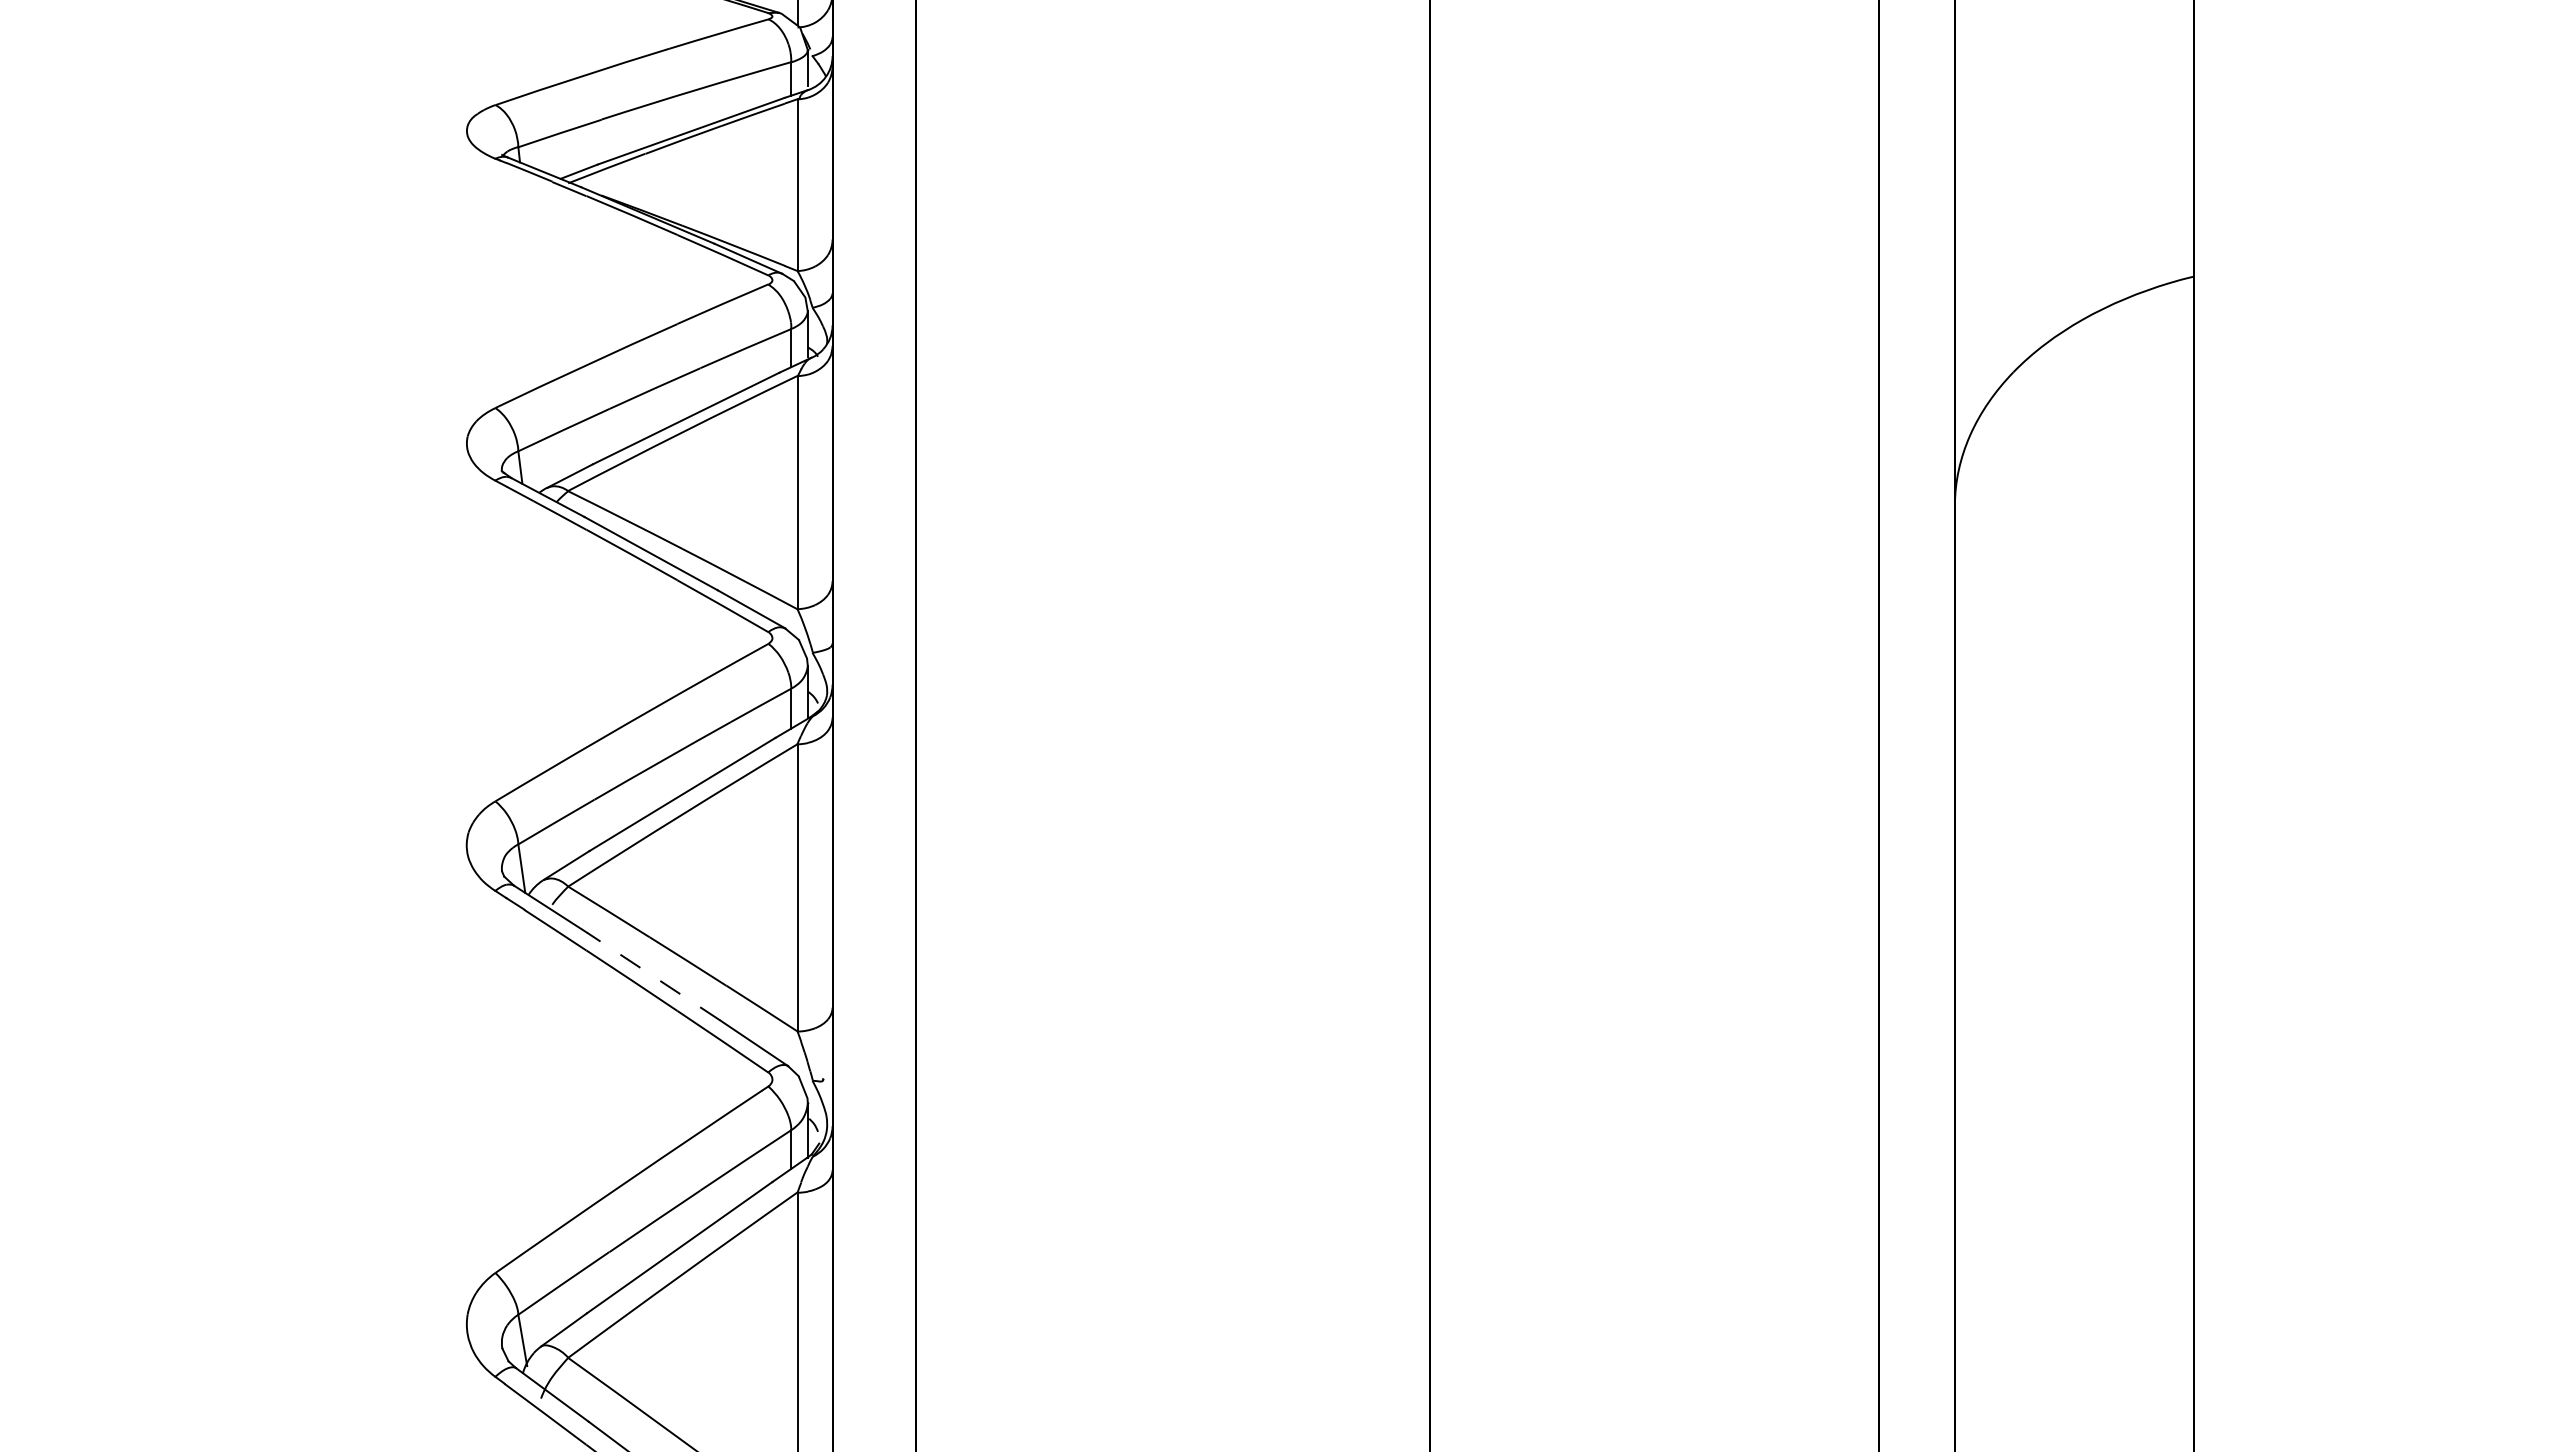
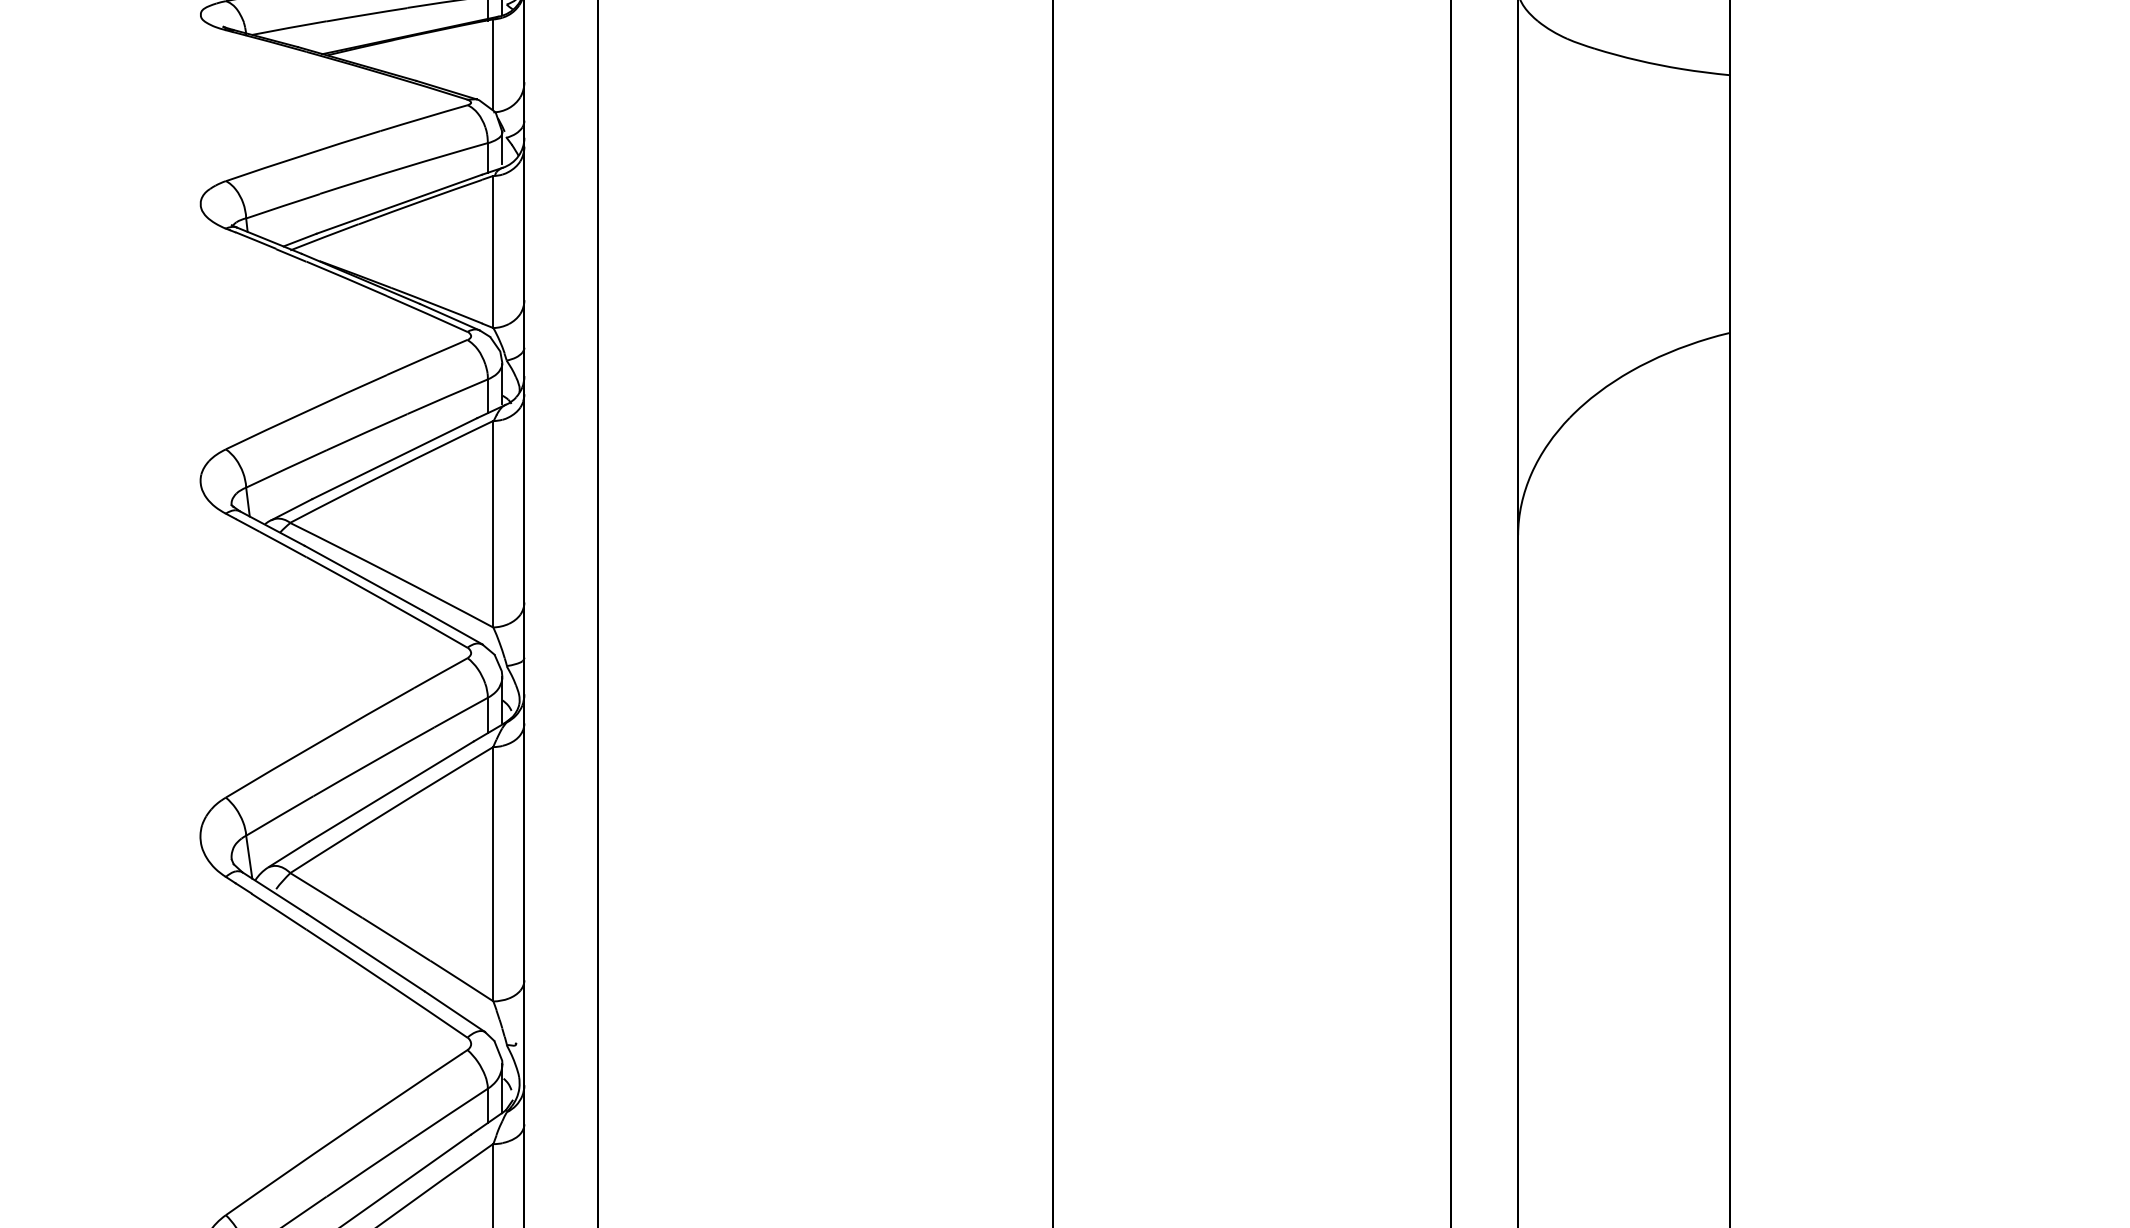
line: (653, 976) -> (365, 952), dashed -> solid

